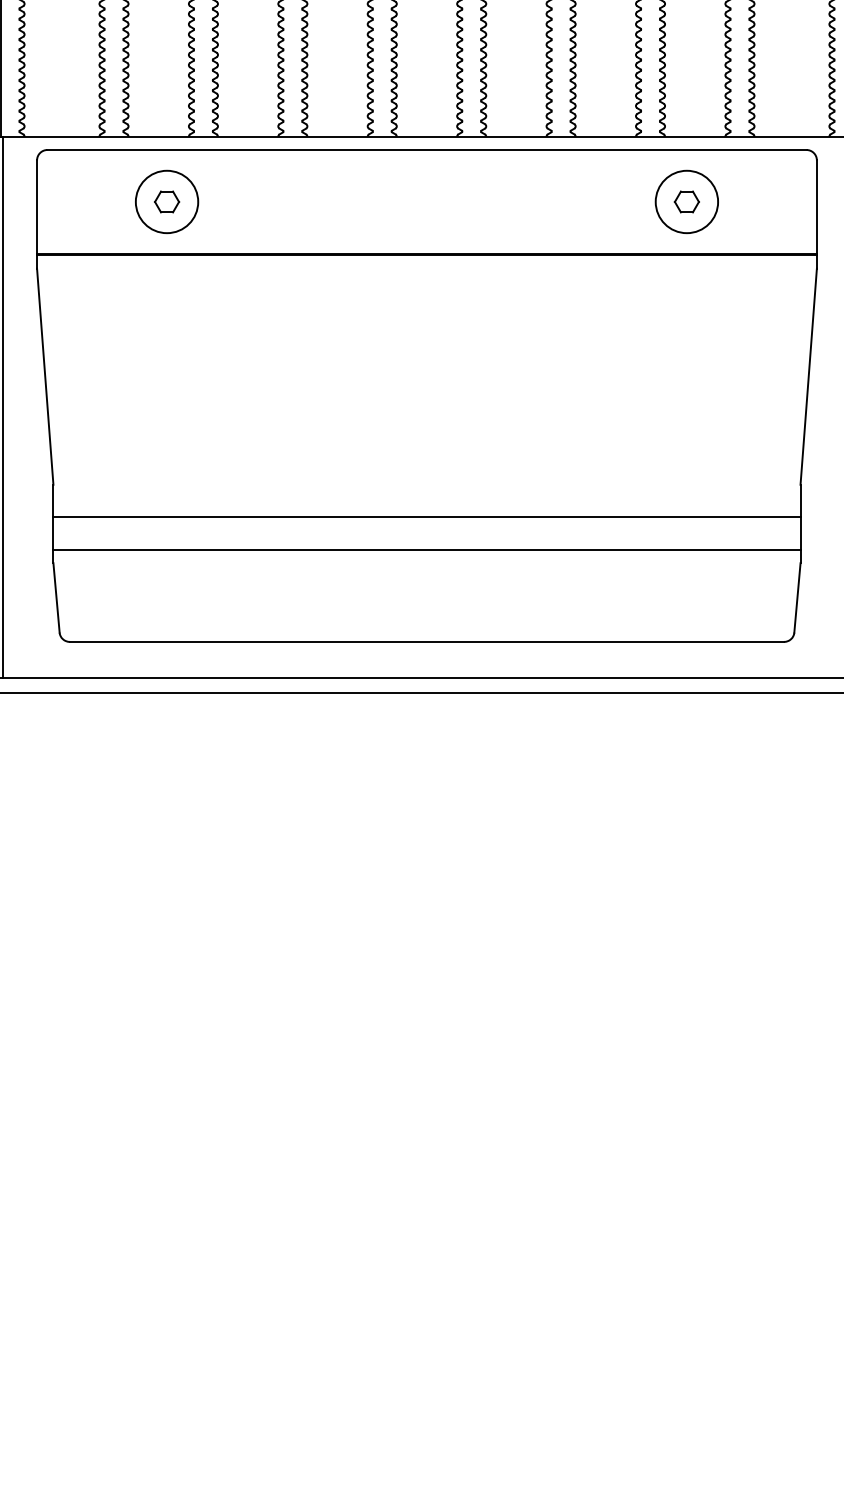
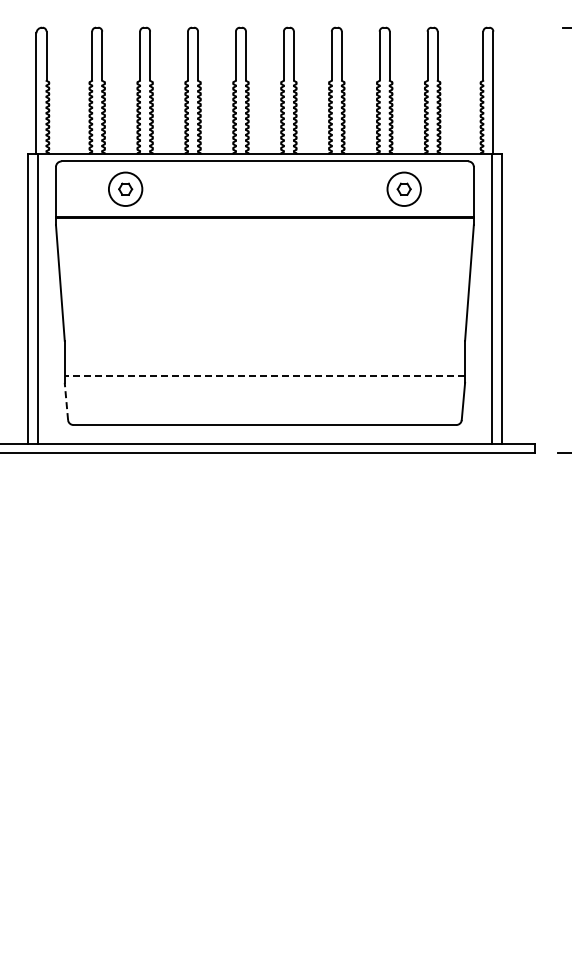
line: (426, 517) -> (264, 358), removed
line: (426, 549) -> (264, 375), solid -> dashed
line: (56, 598) -> (66, 401), solid -> dashed

